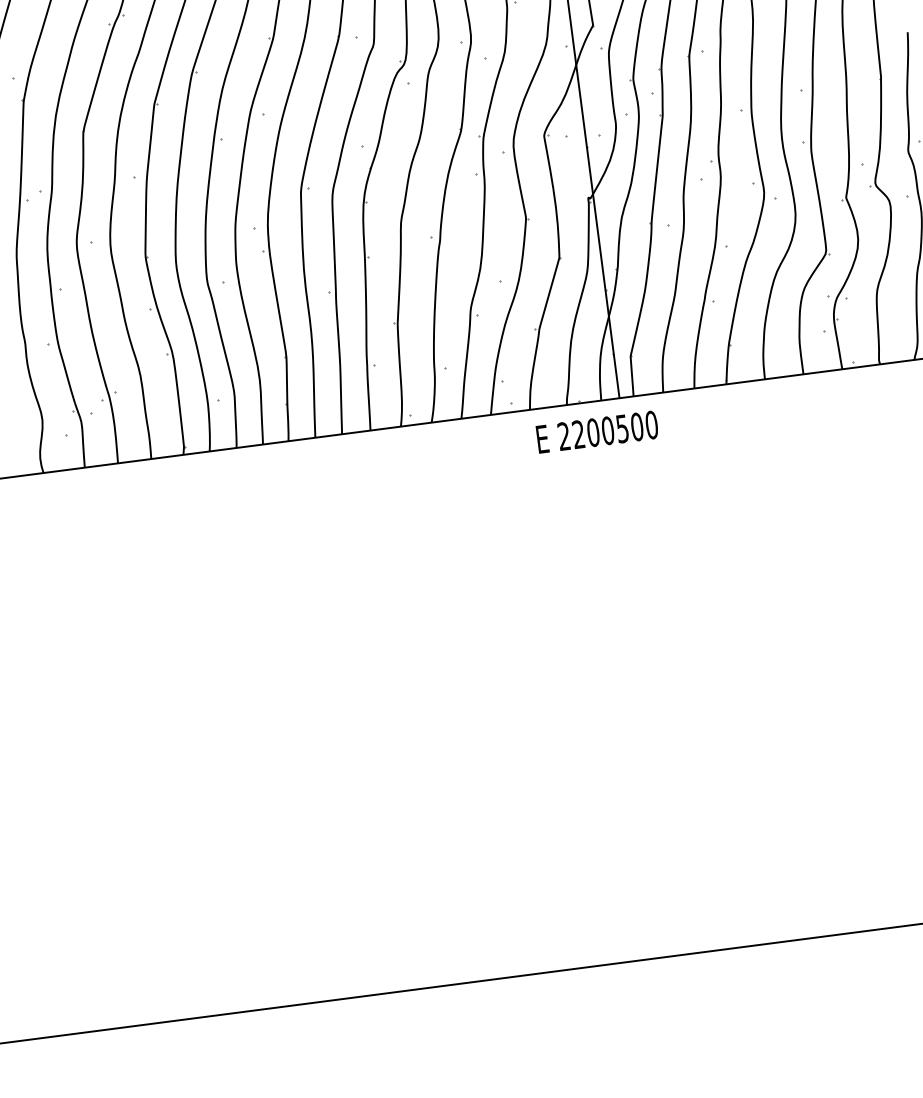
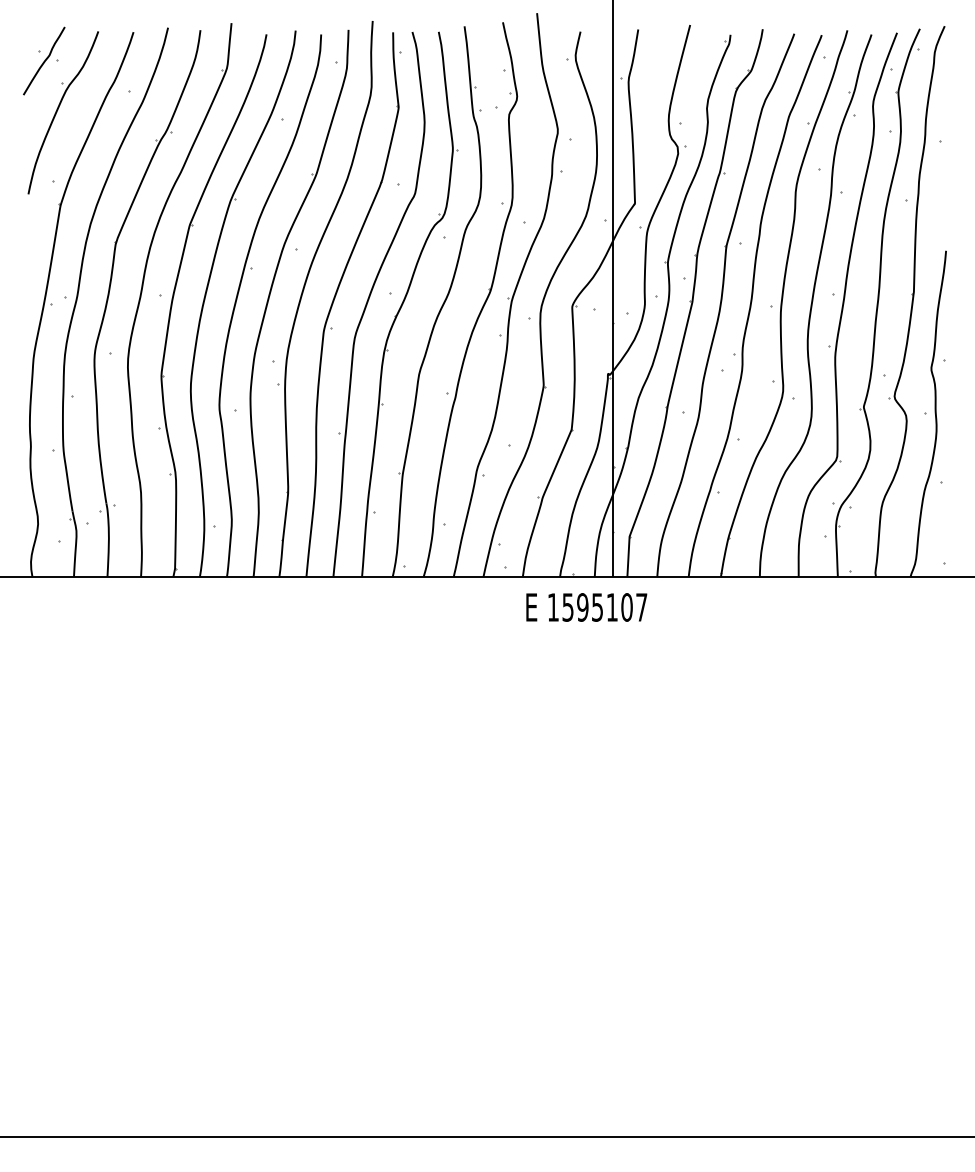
text: (607, 430) -> (597, 607), 2200500 -> 1595107

